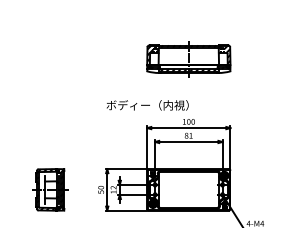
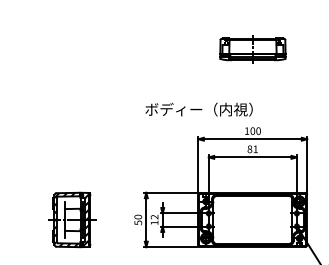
part: (188, 59) -> (252, 49), size x0.6

